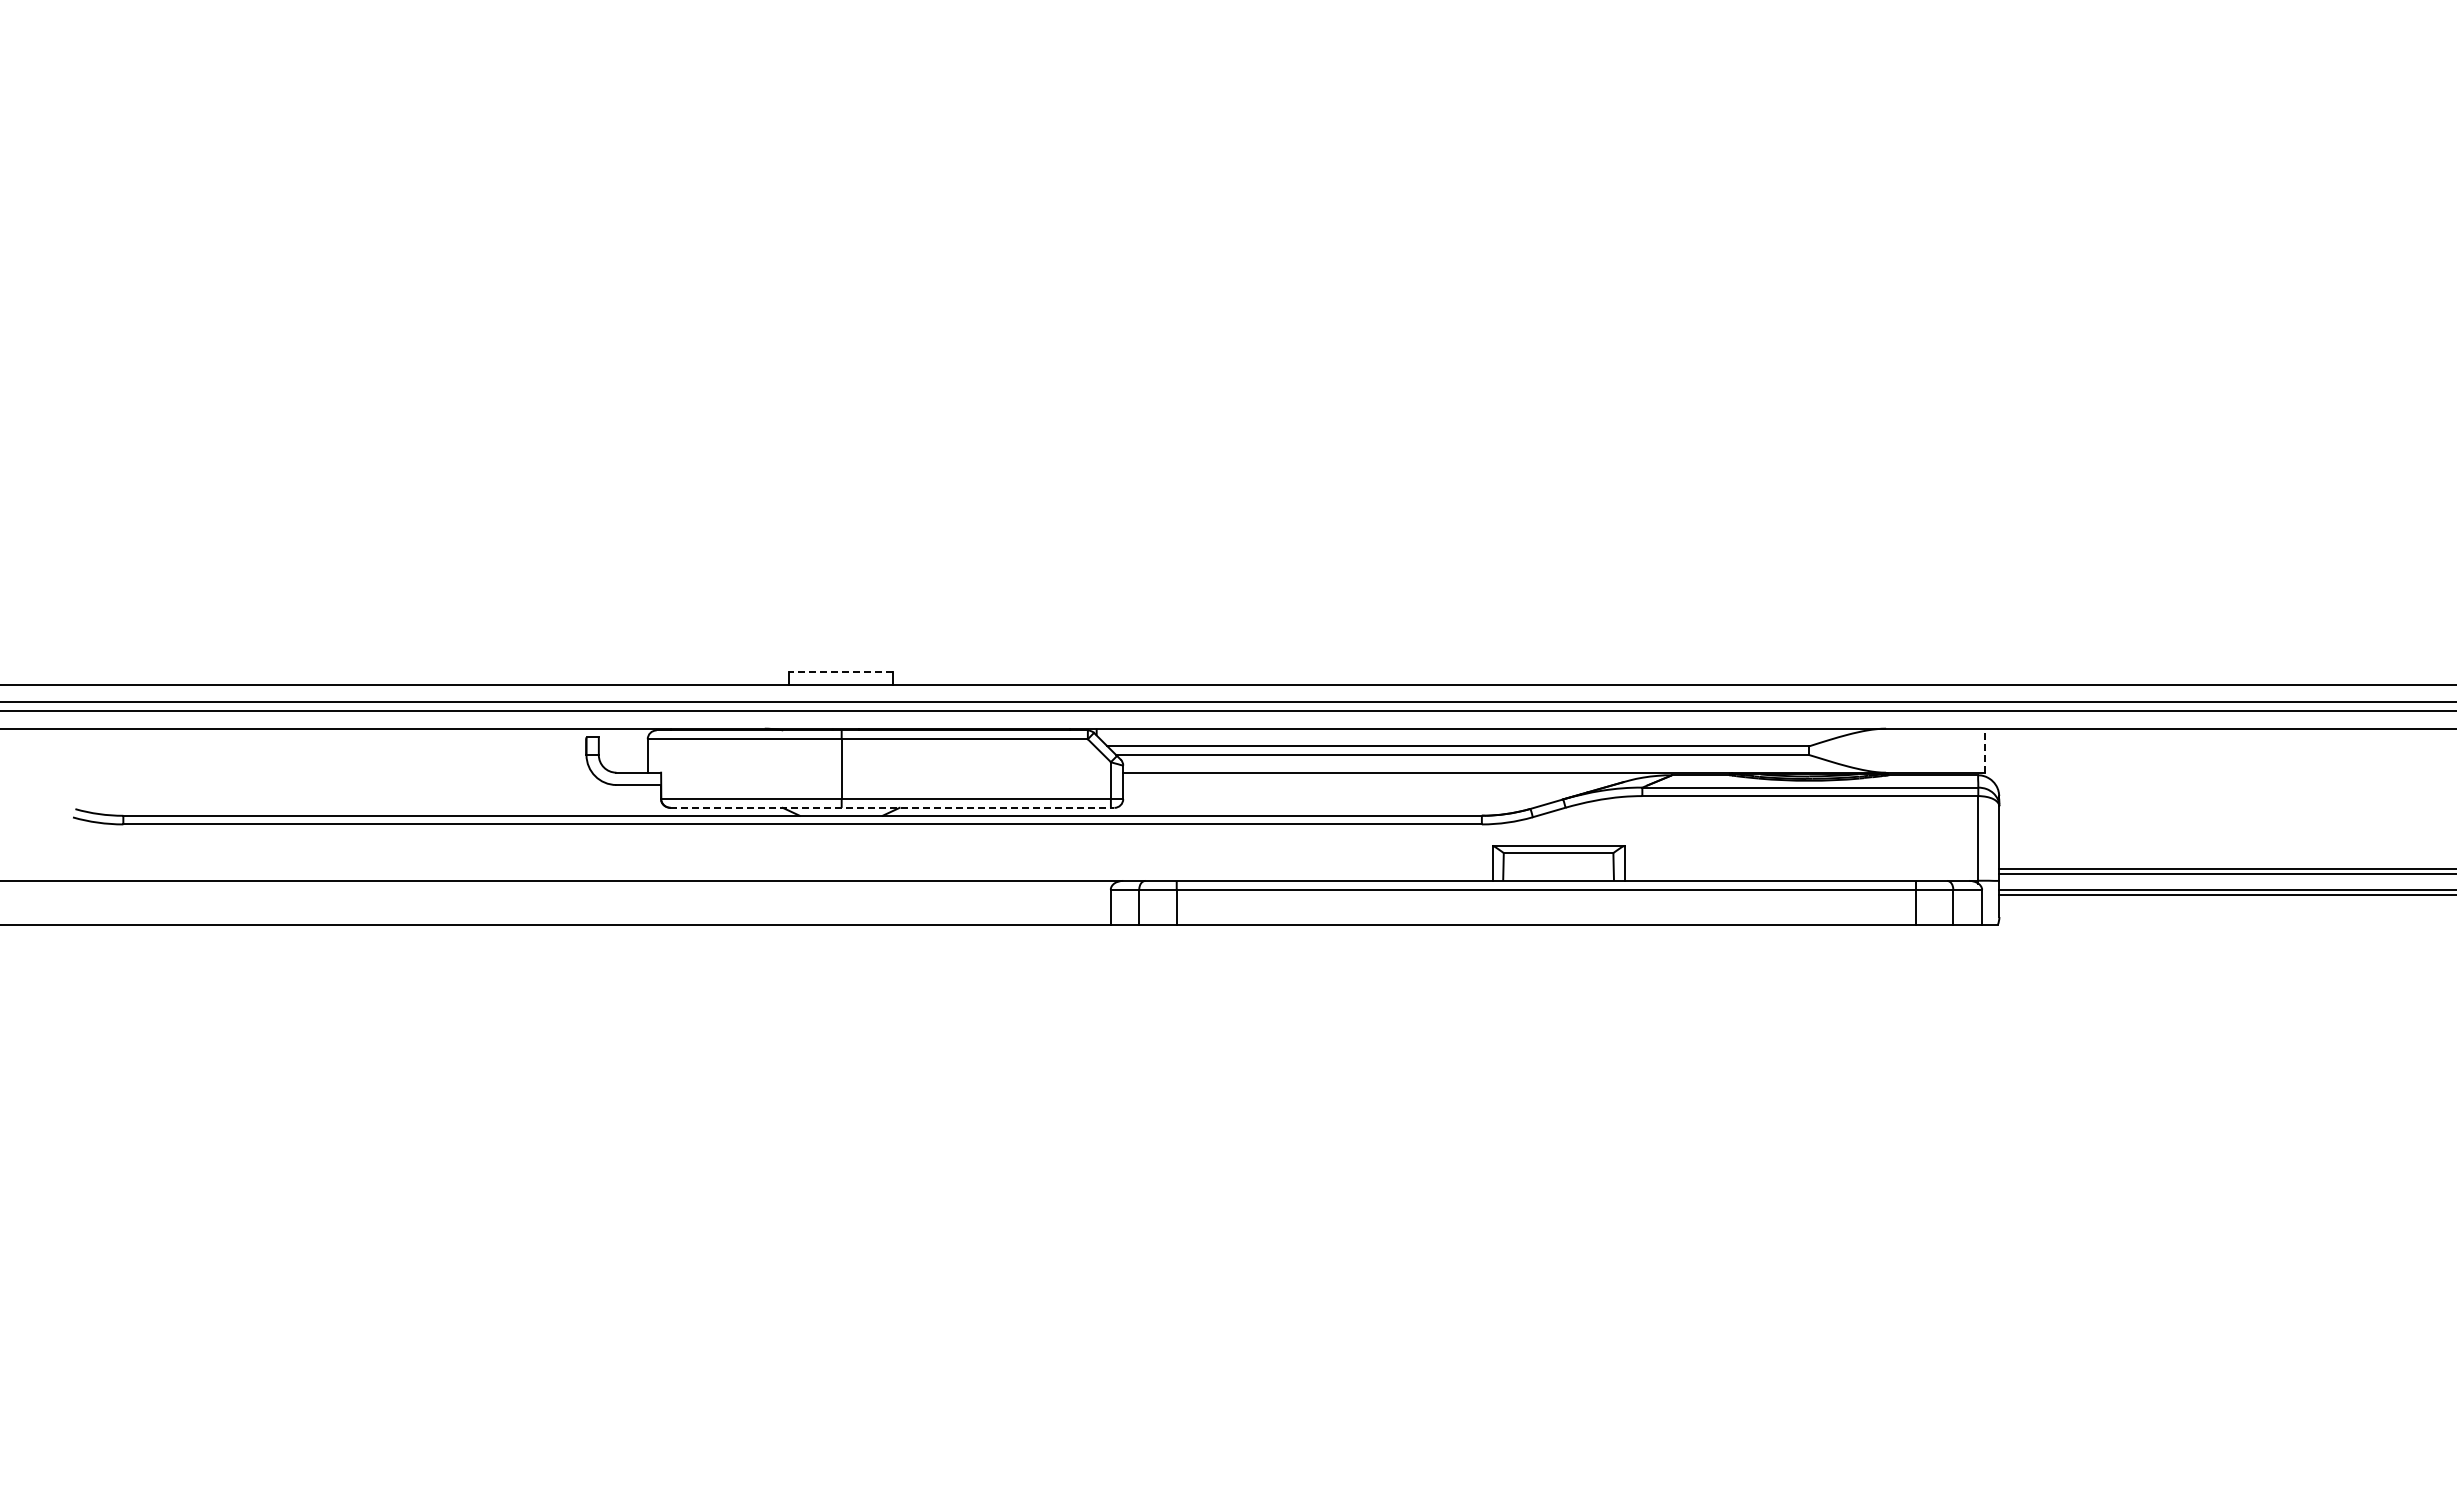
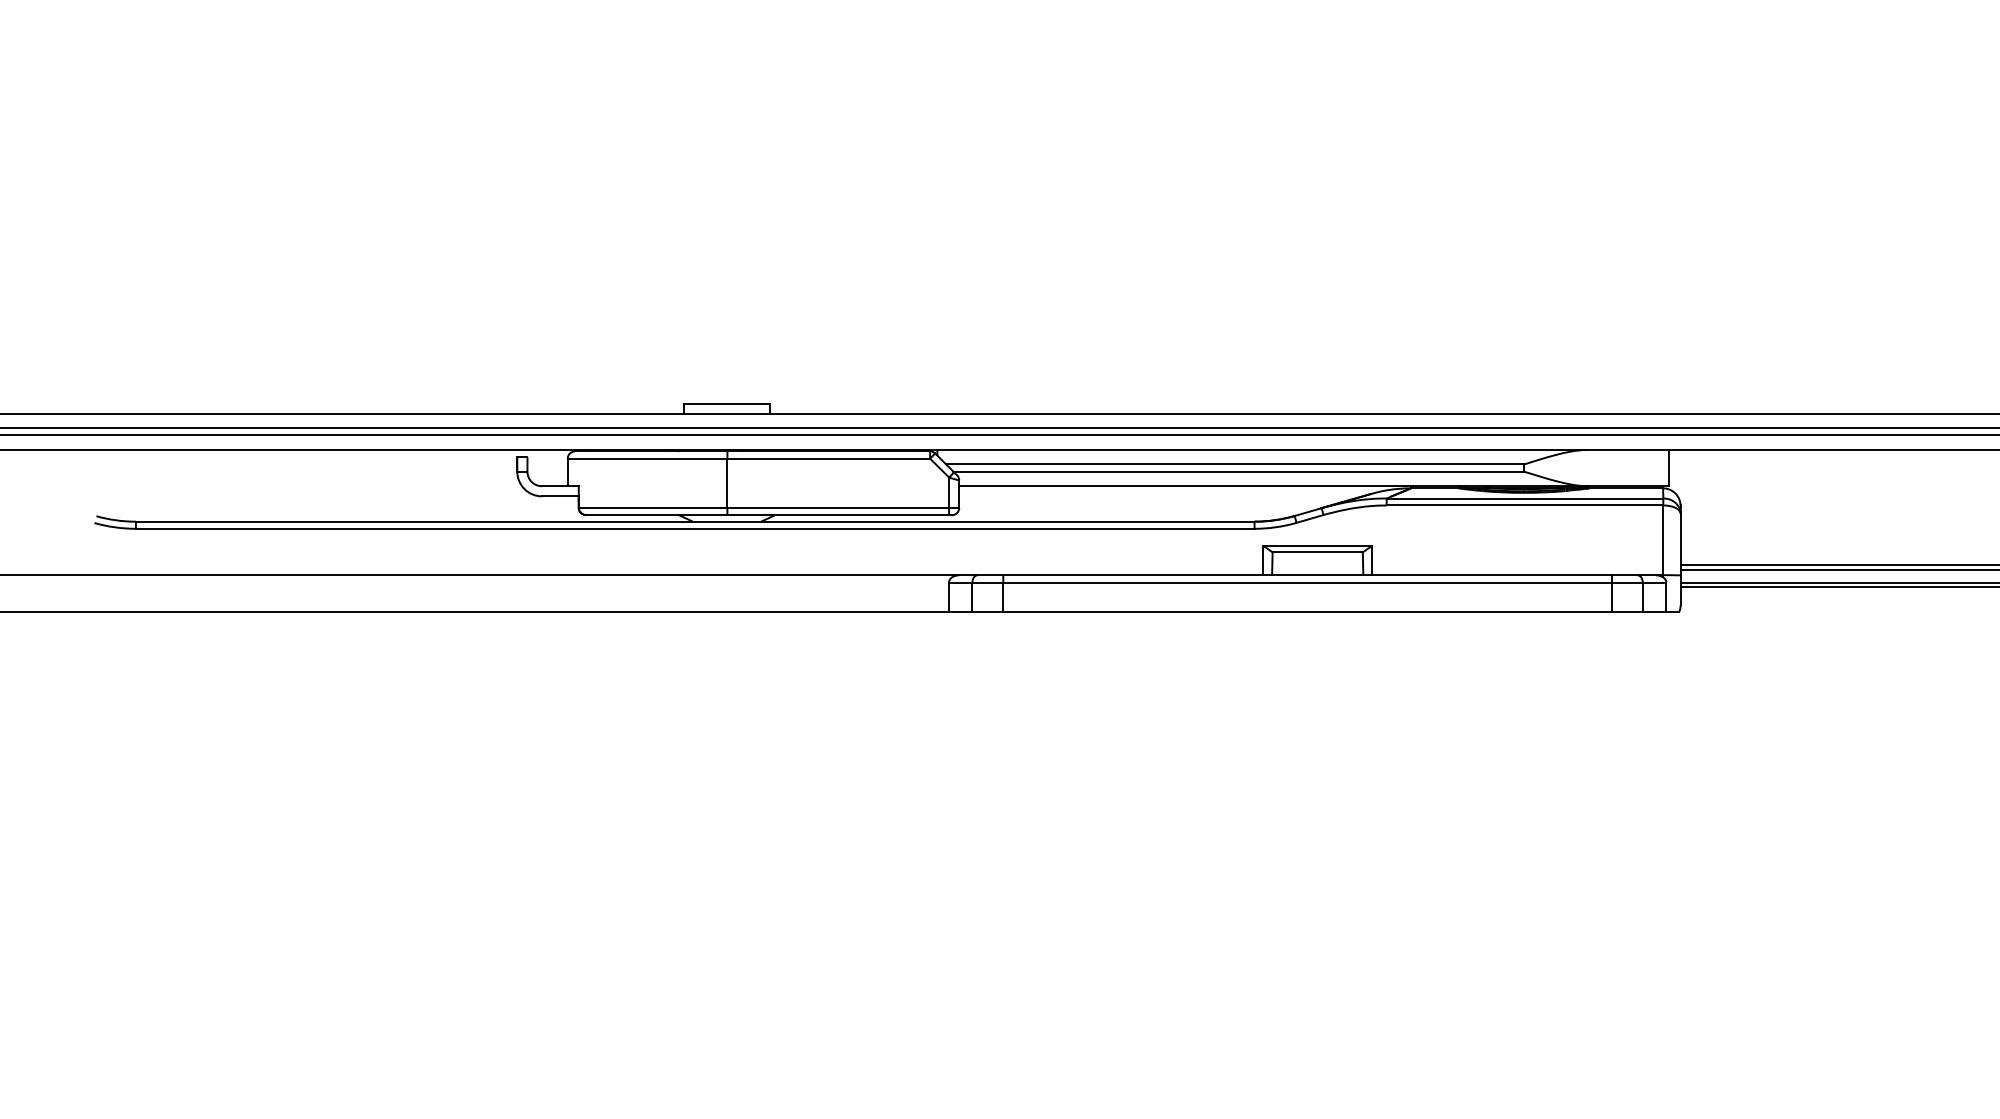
line: (841, 672) -> (727, 403), dashed -> solid
line: (1985, 750) -> (1669, 467), dashed -> solid
line: (892, 807) -> (769, 514), dashed -> solid

